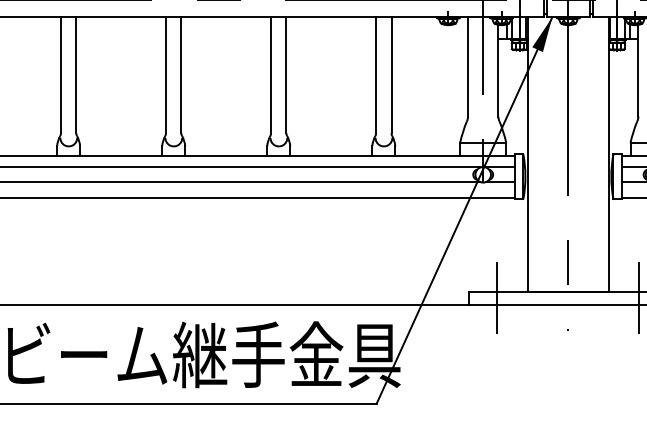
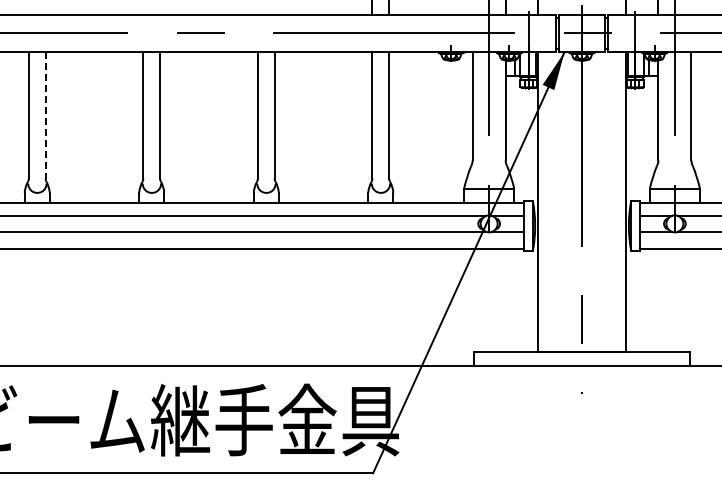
line: (76, 75) -> (45, 115), solid -> dashed
line: (497, 298) -> (504, 358), removed
line: (639, 298) -> (659, 358), removed

